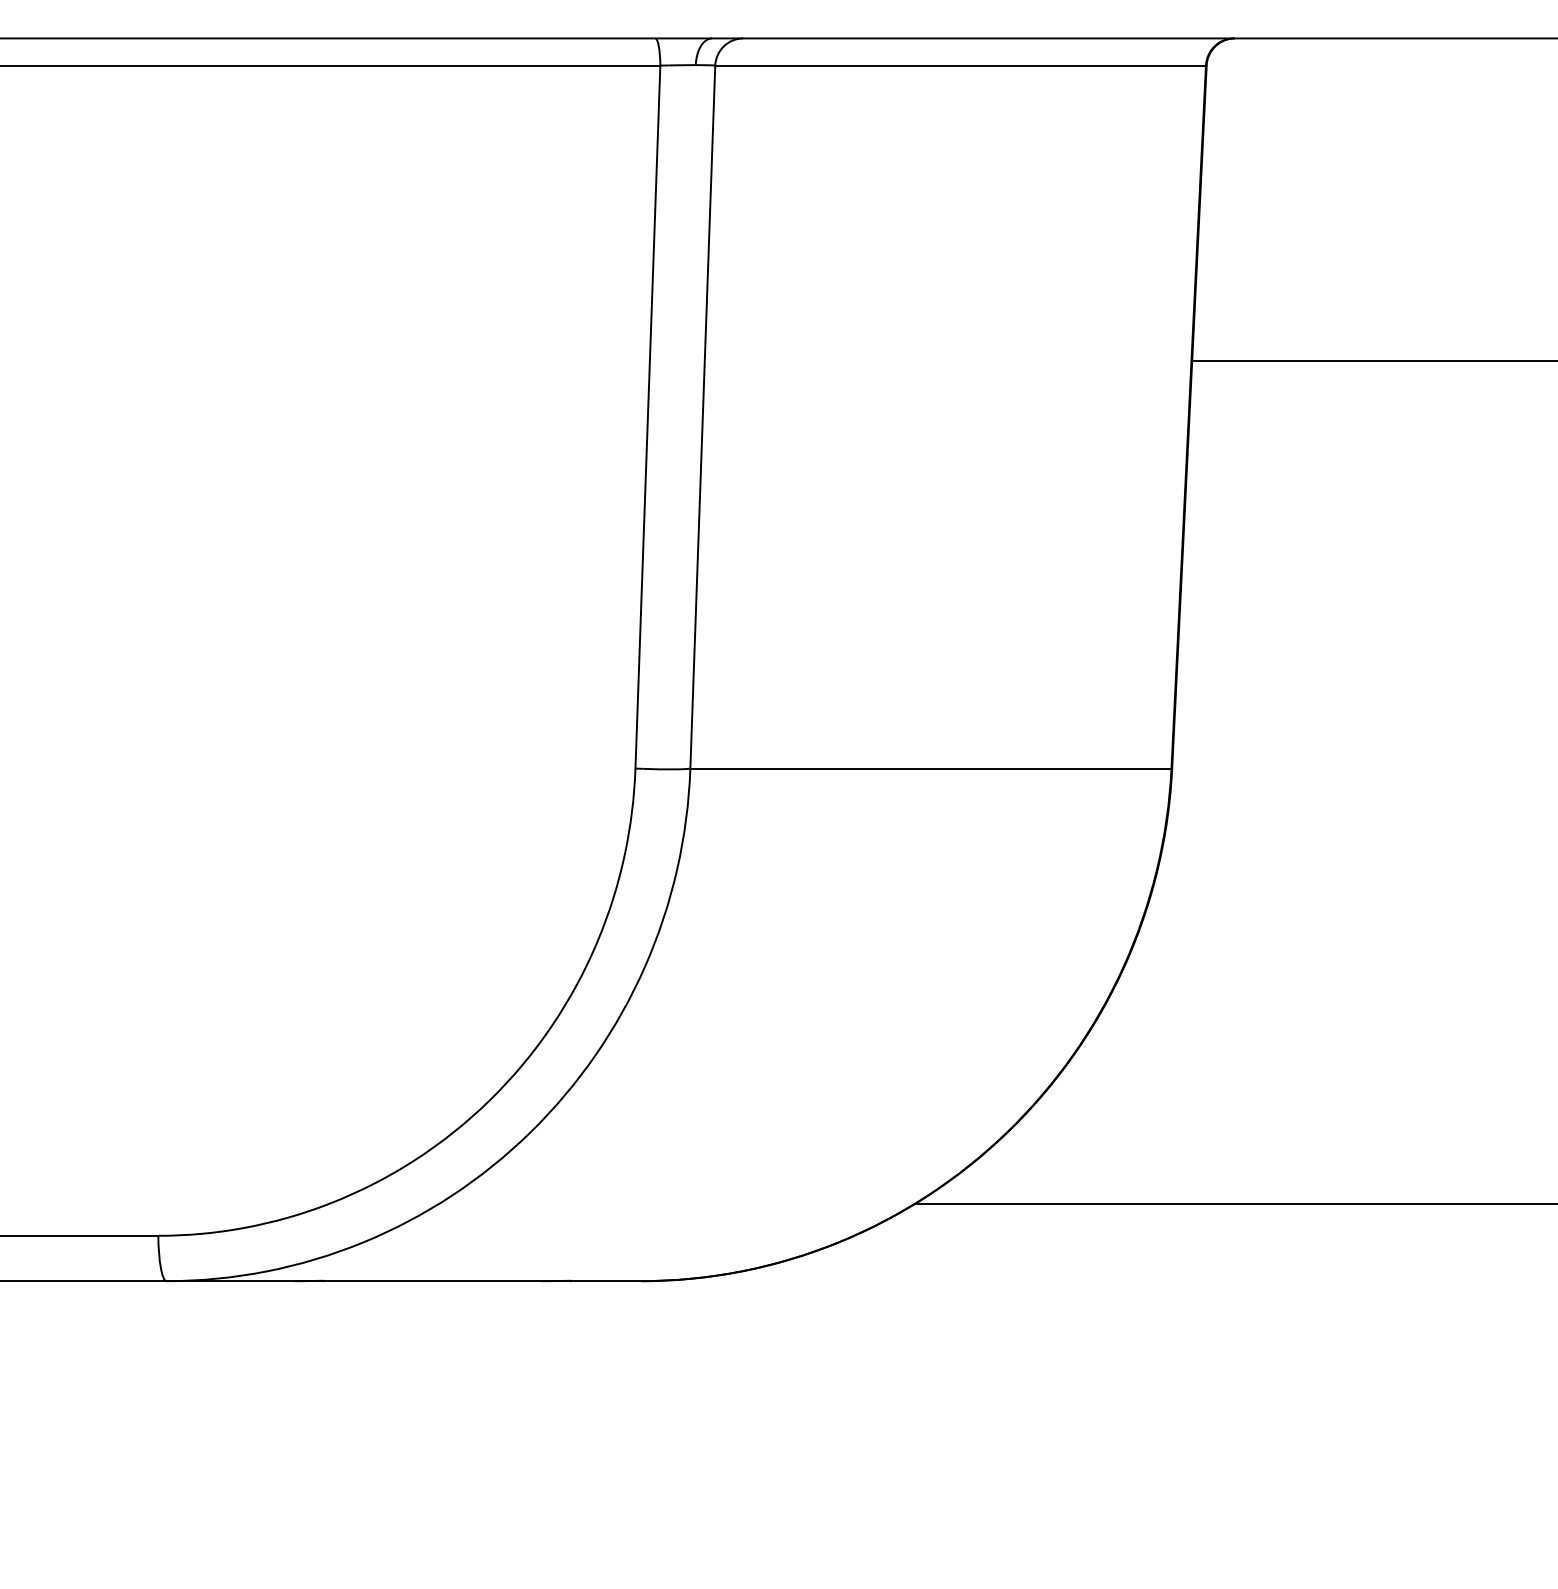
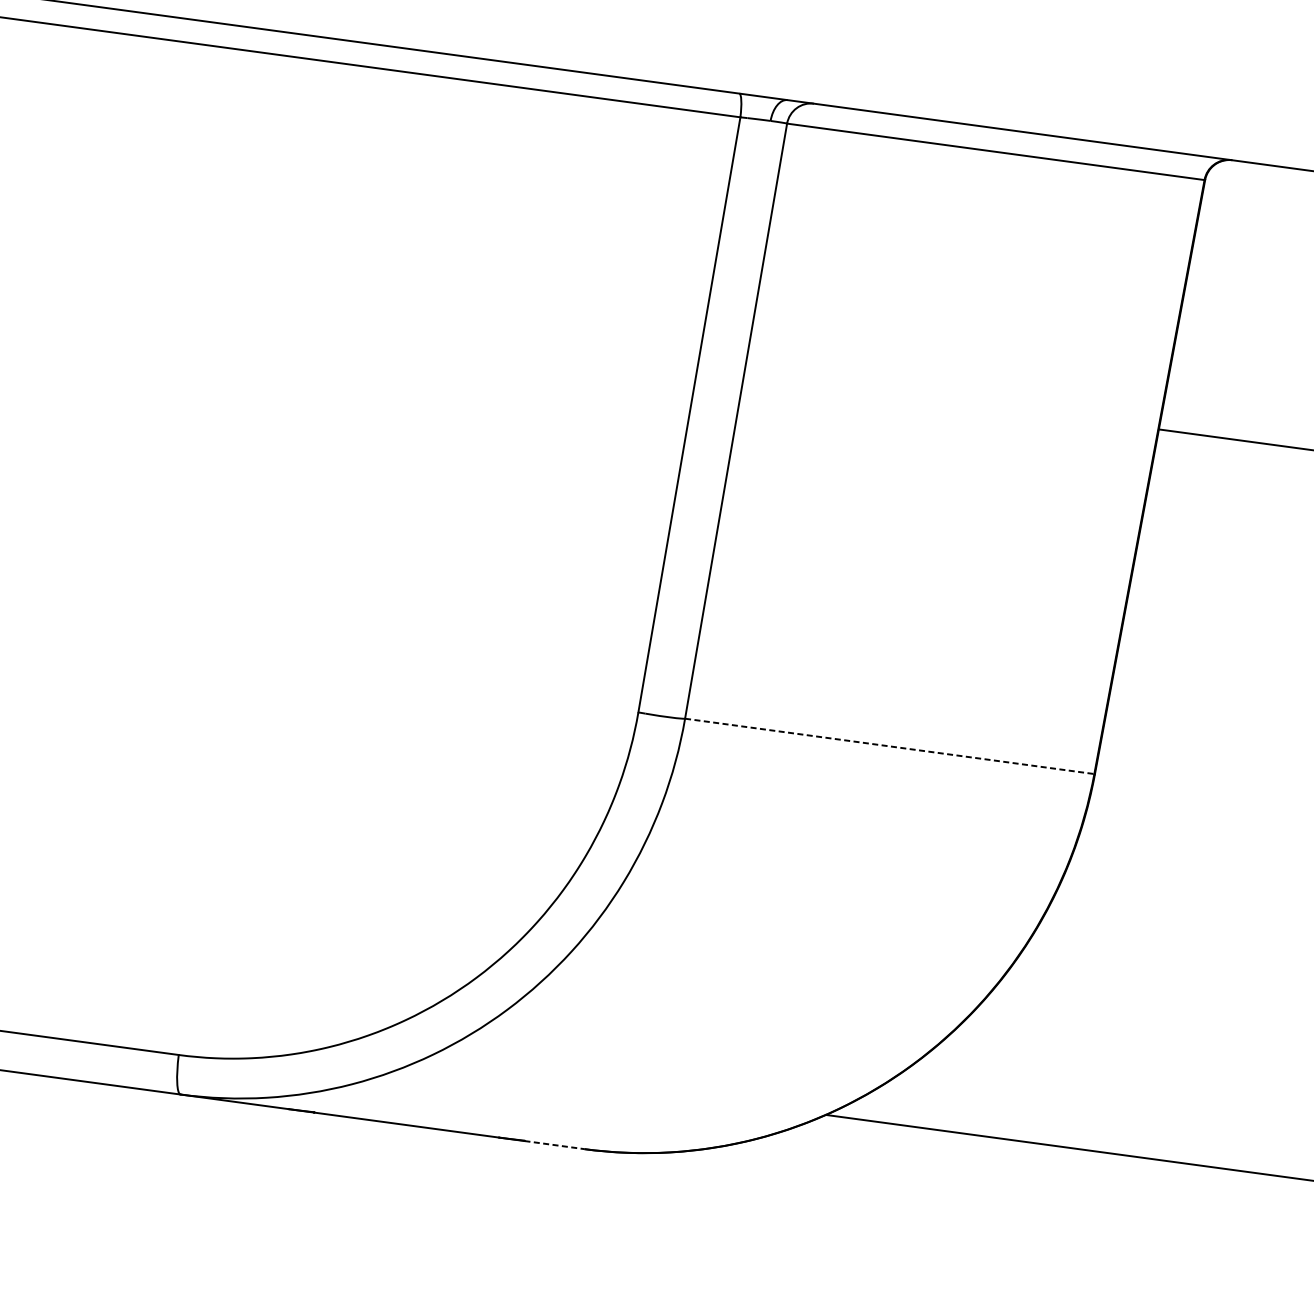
line: (930, 768) -> (889, 746), solid -> dashed
line: (606, 1281) -> (554, 1145), solid -> dashed

